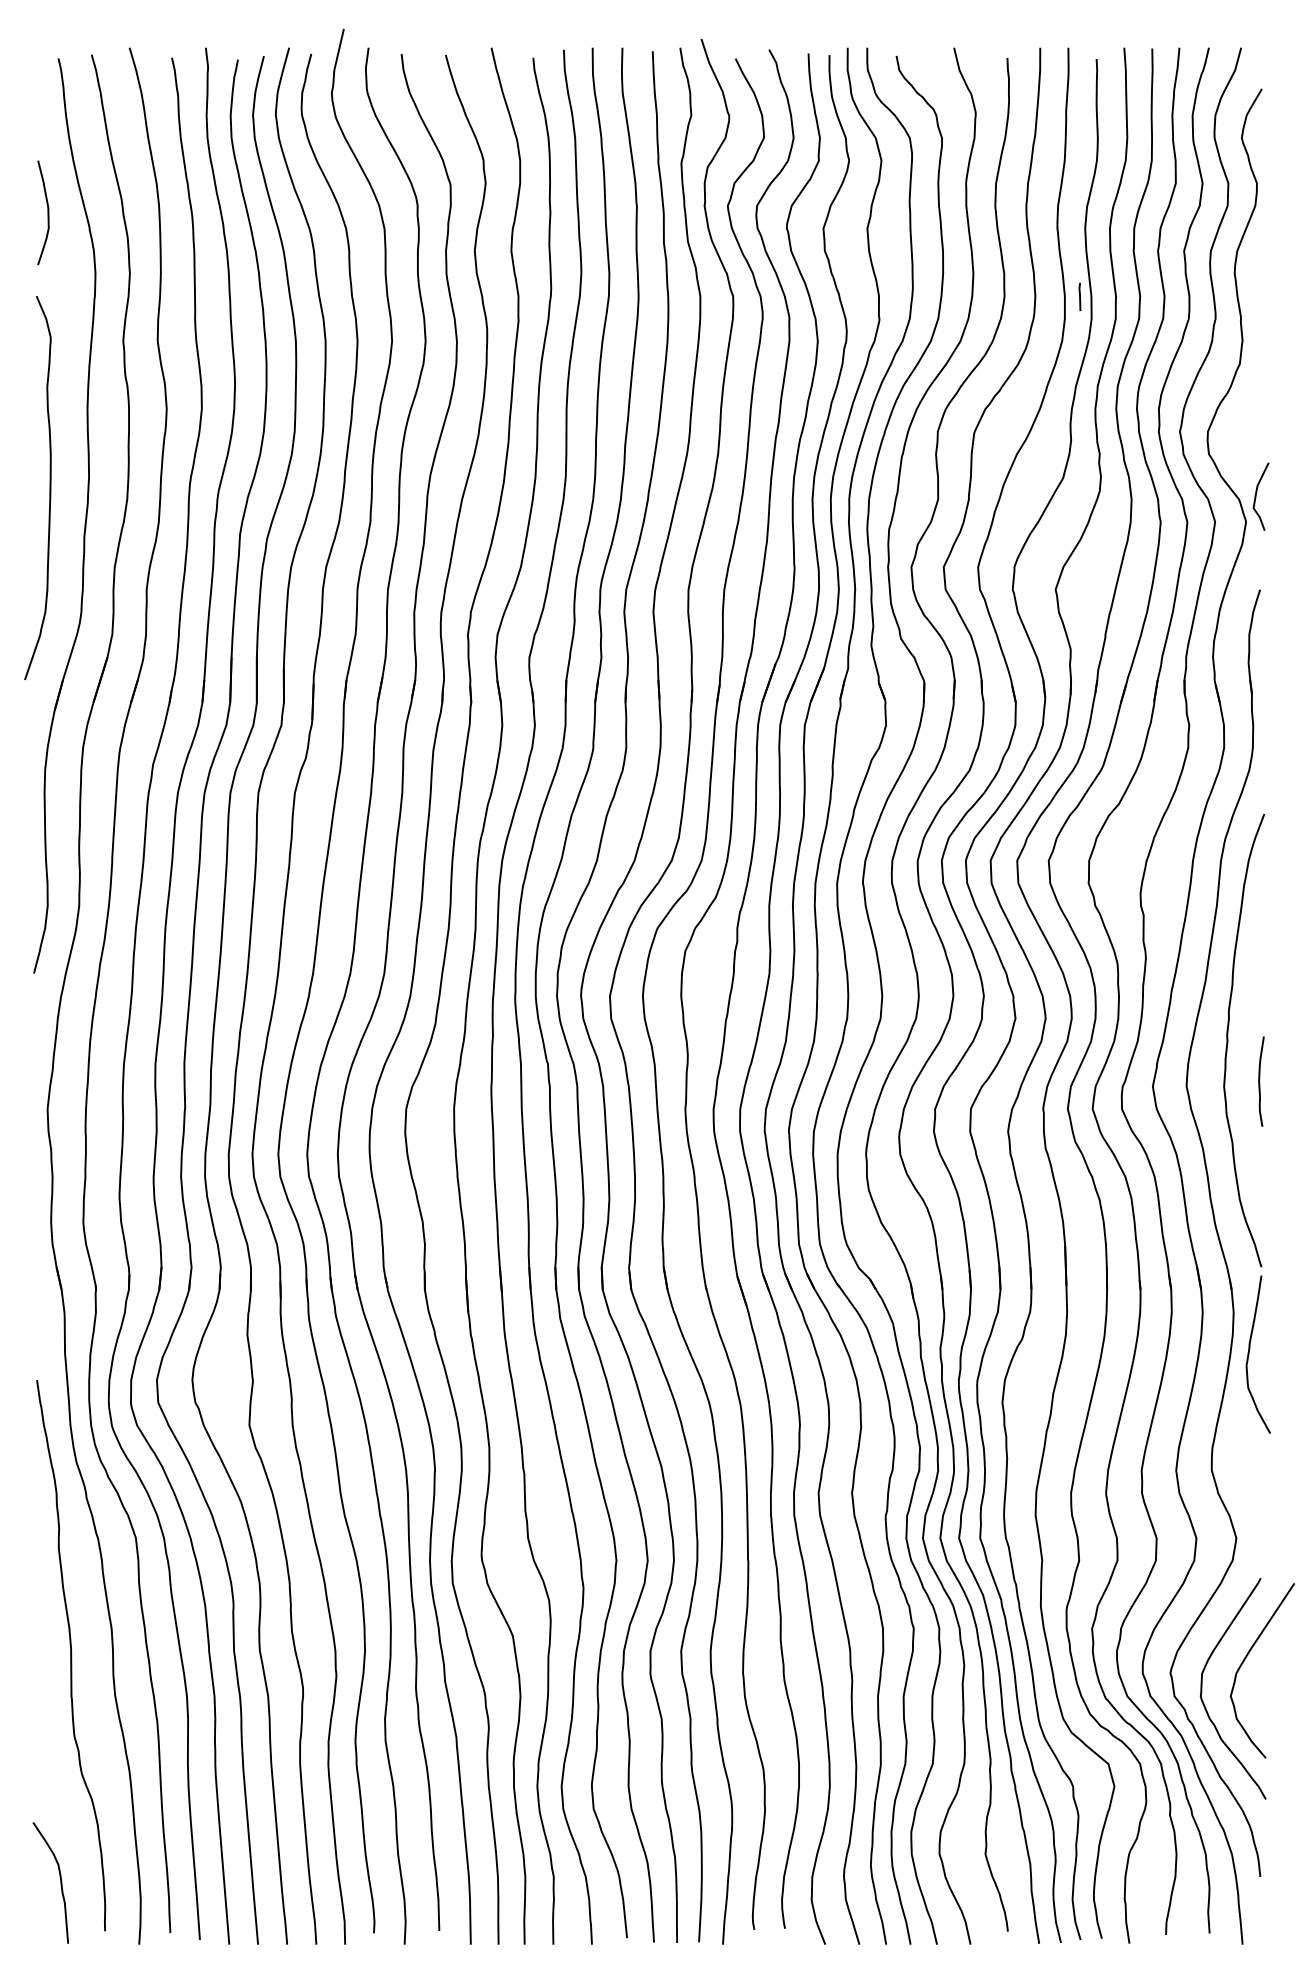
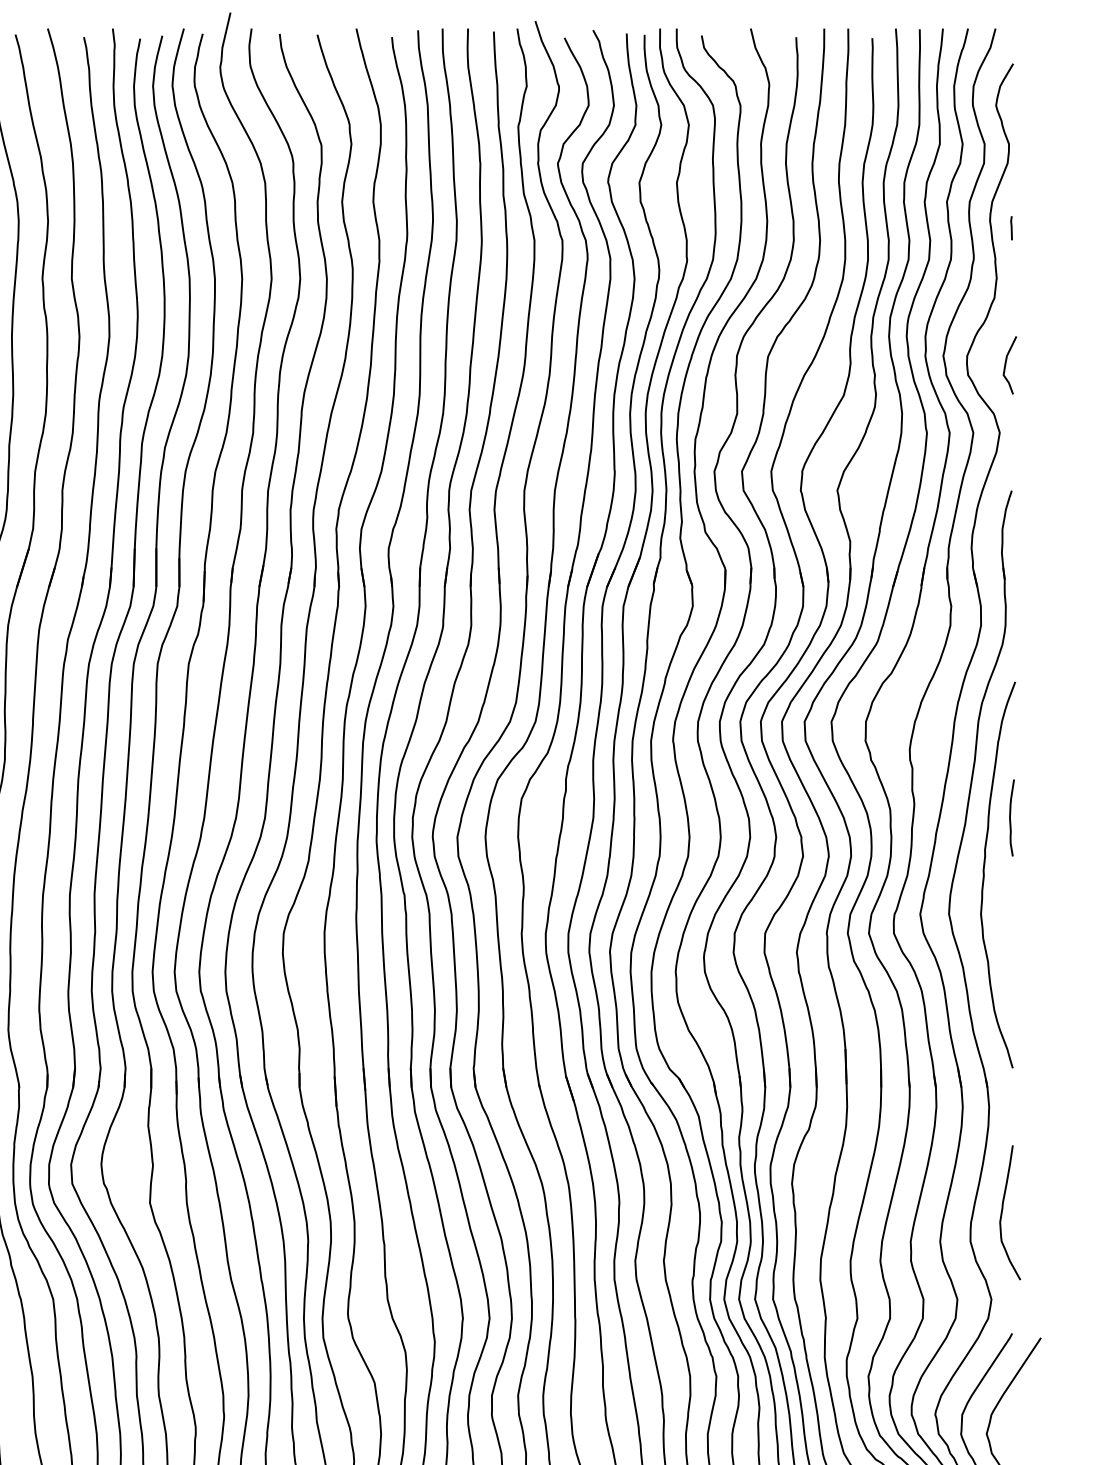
line: (1079, 296) -> (1011, 227), moved
curve: (1256, 496) -> (1006, 365), moved
curve: (1259, 1081) -> (1010, 817), moved
curve: (1249, 1354) -> (1002, 1212), moved

